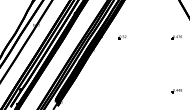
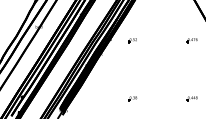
part: (122, 90) -> (132, 98), added

